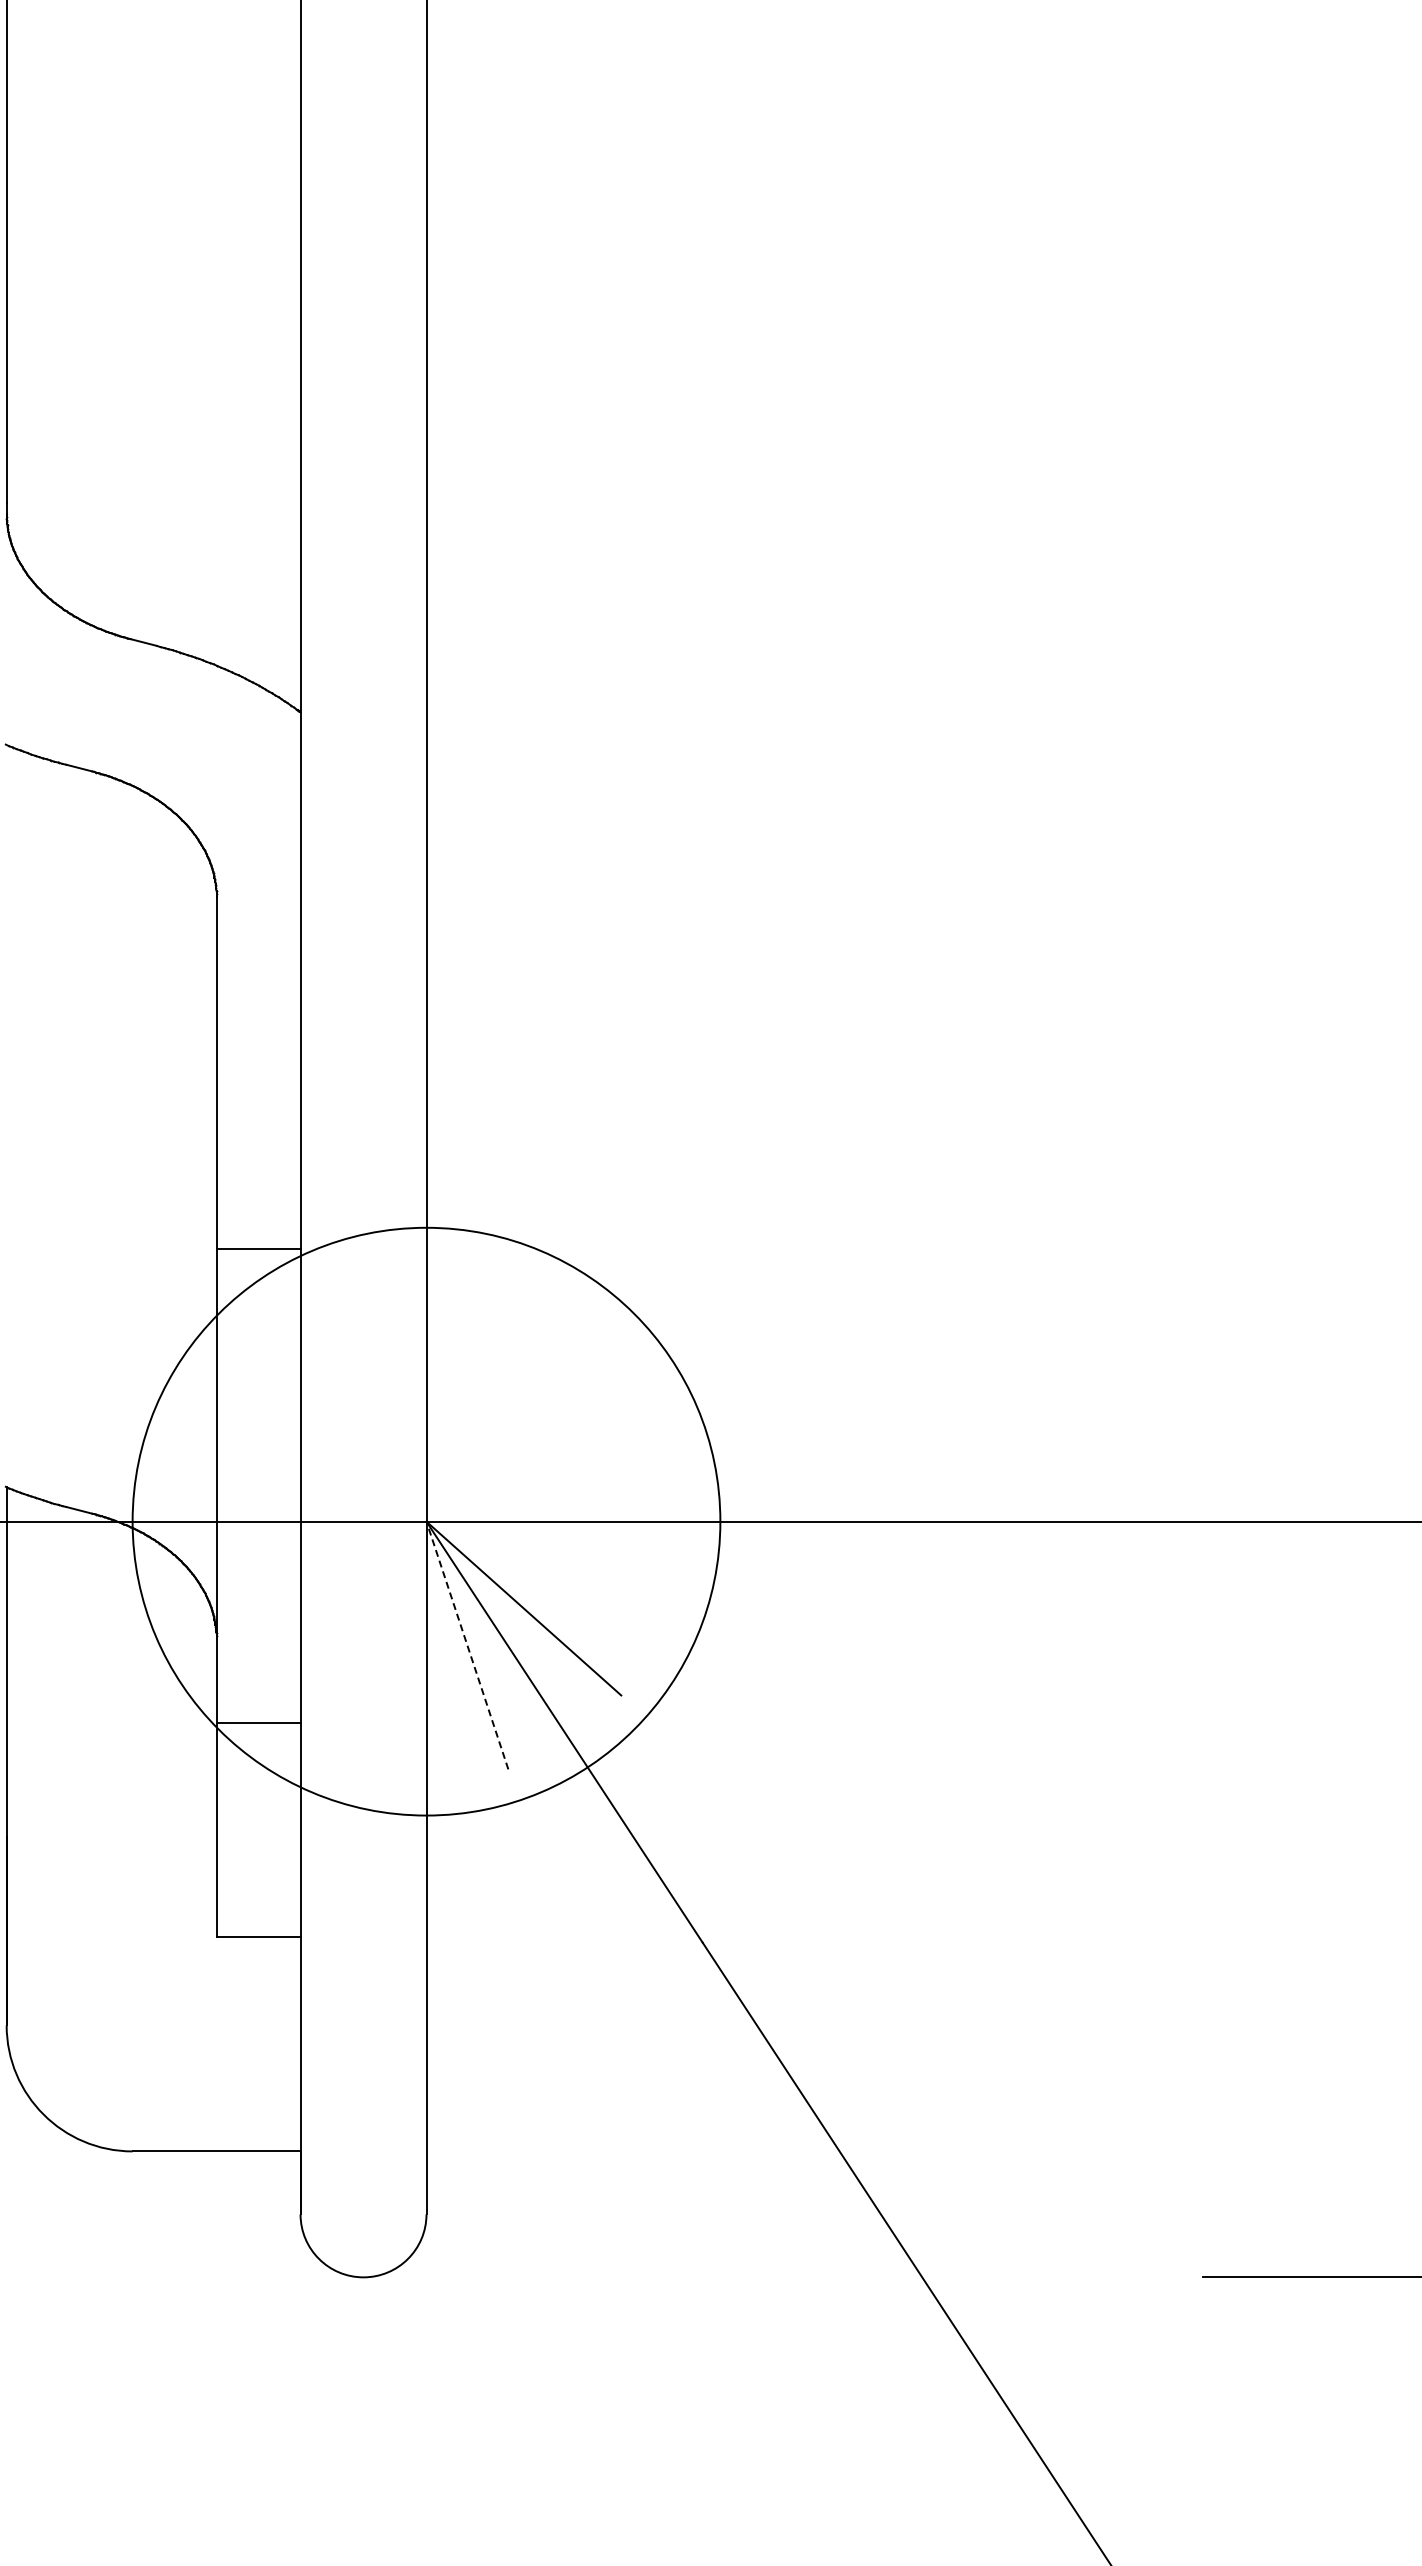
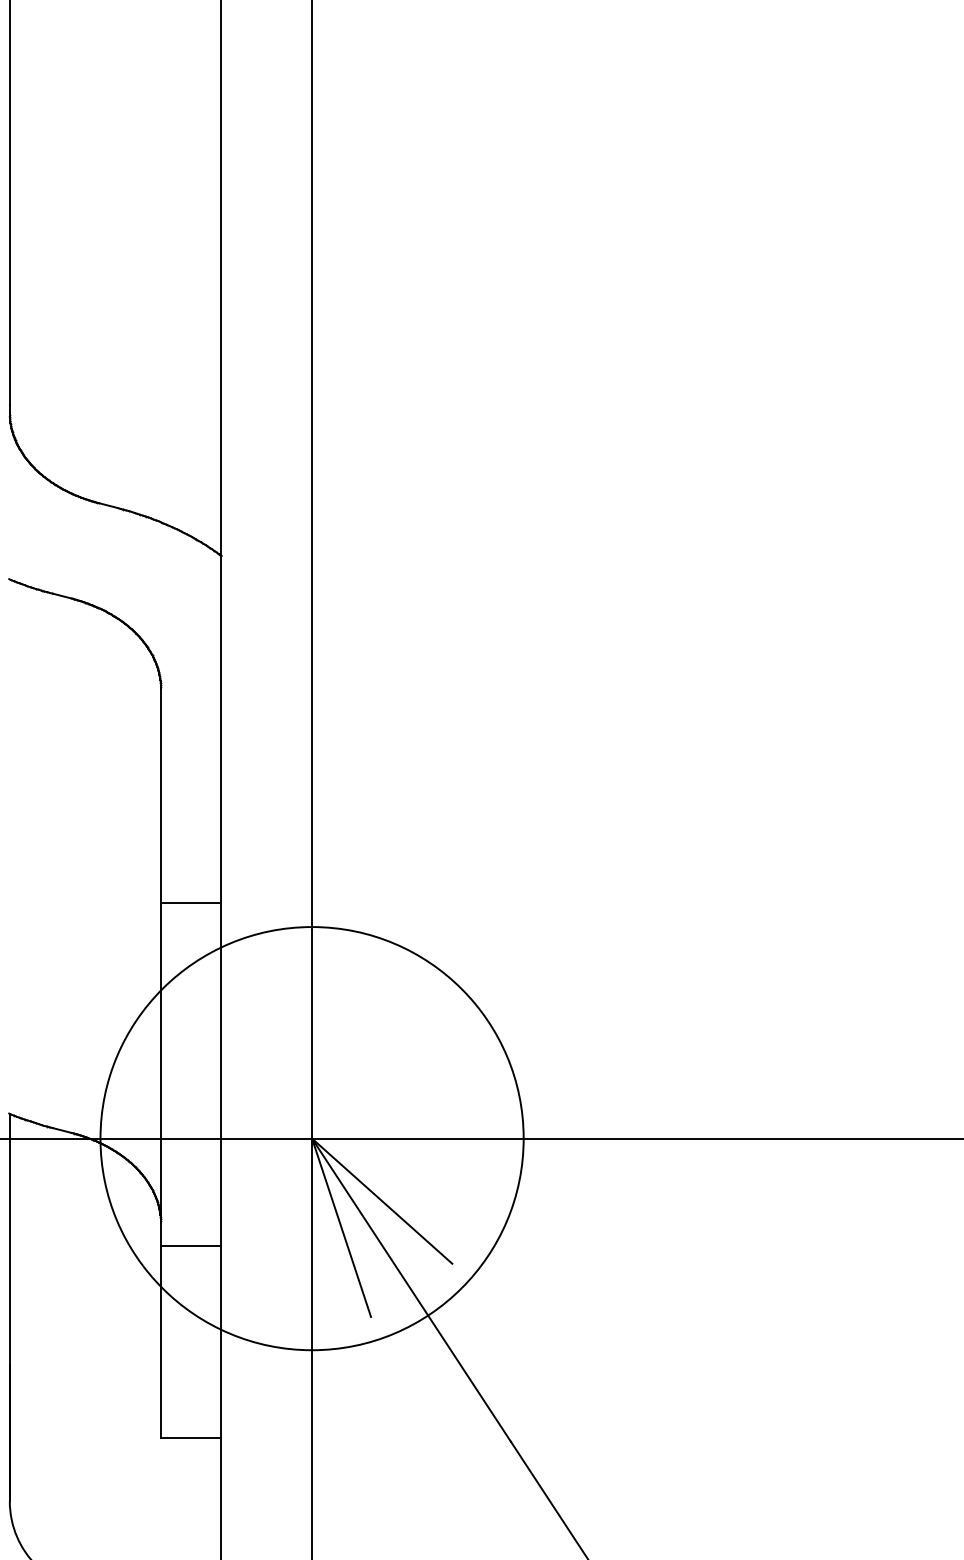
line: (258, 1249) -> (191, 903), moved
line: (467, 1645) -> (341, 1227), dashed -> solid
line: (258, 1723) -> (191, 1245), moved

